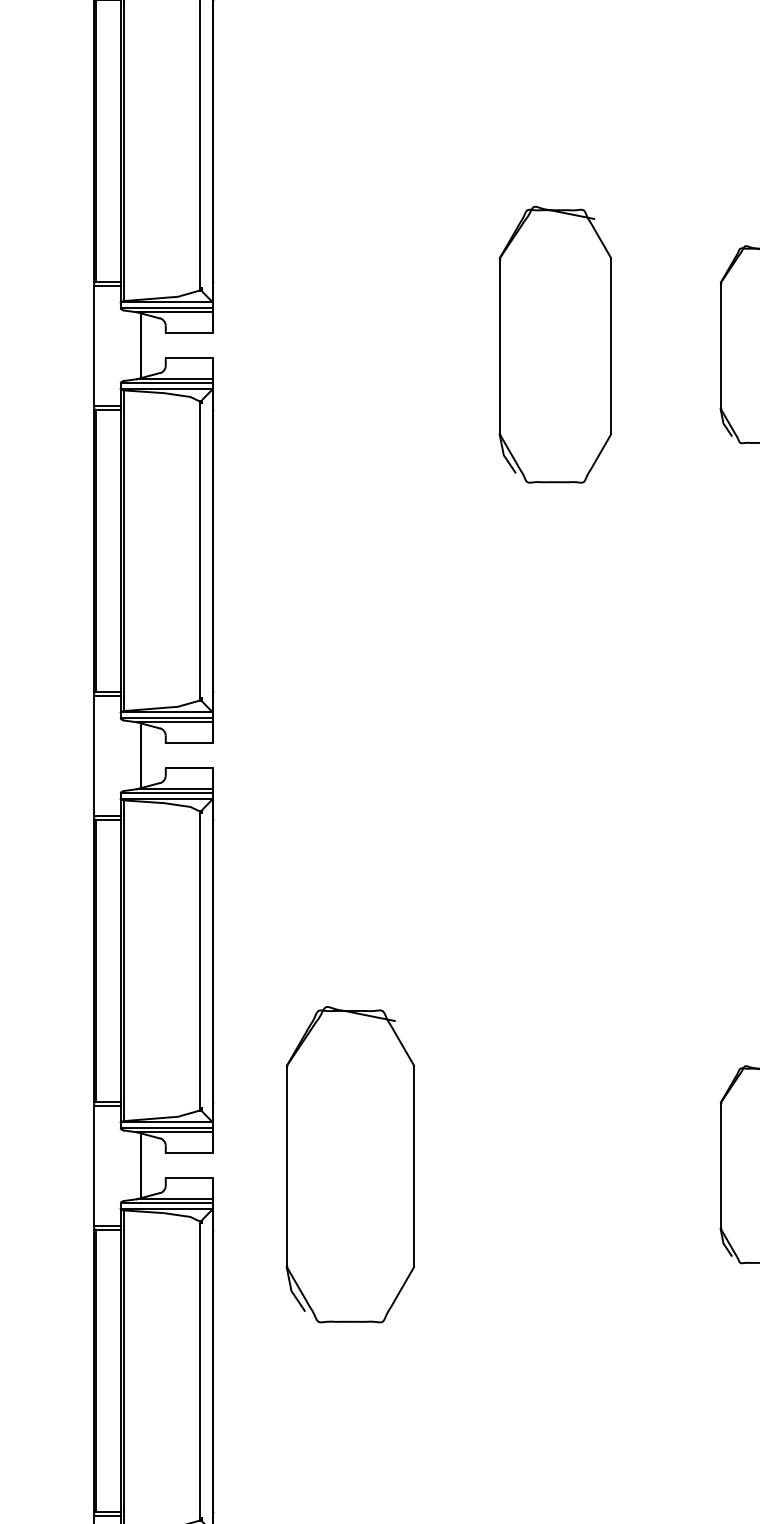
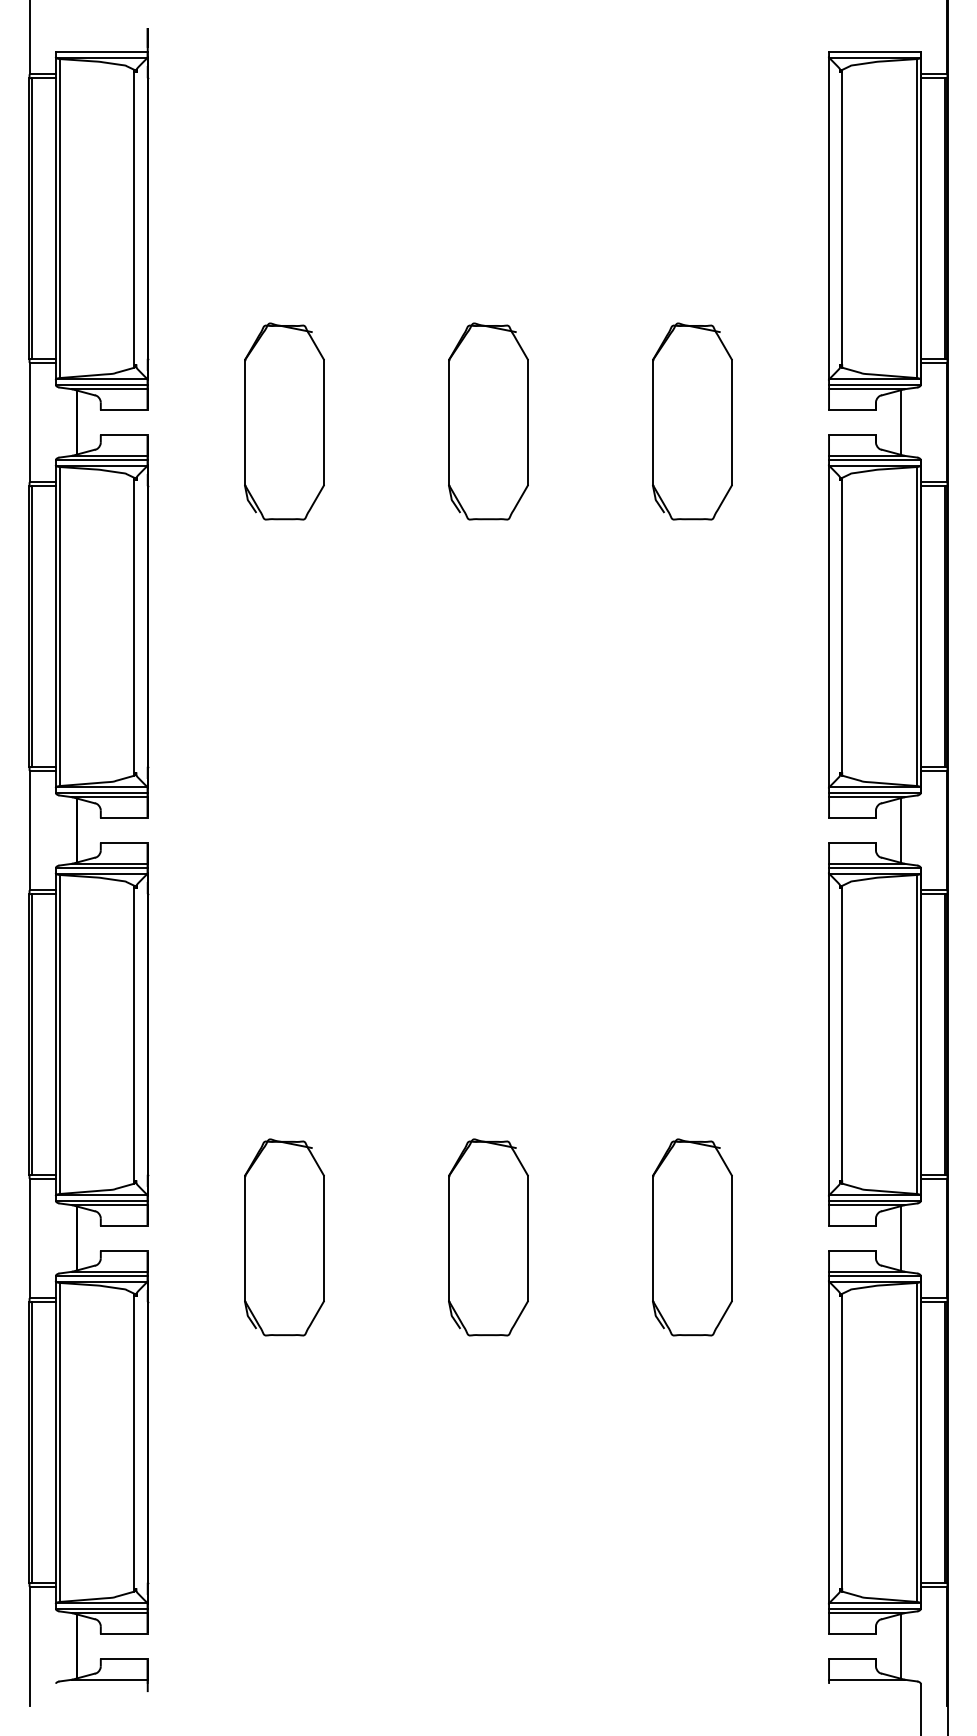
part: (350, 344) -> (284, 421), added
part: (555, 344) -> (488, 421), size x0.71
part: (350, 1164) -> (284, 1237), size x0.62
part: (555, 1164) -> (488, 1237), added

